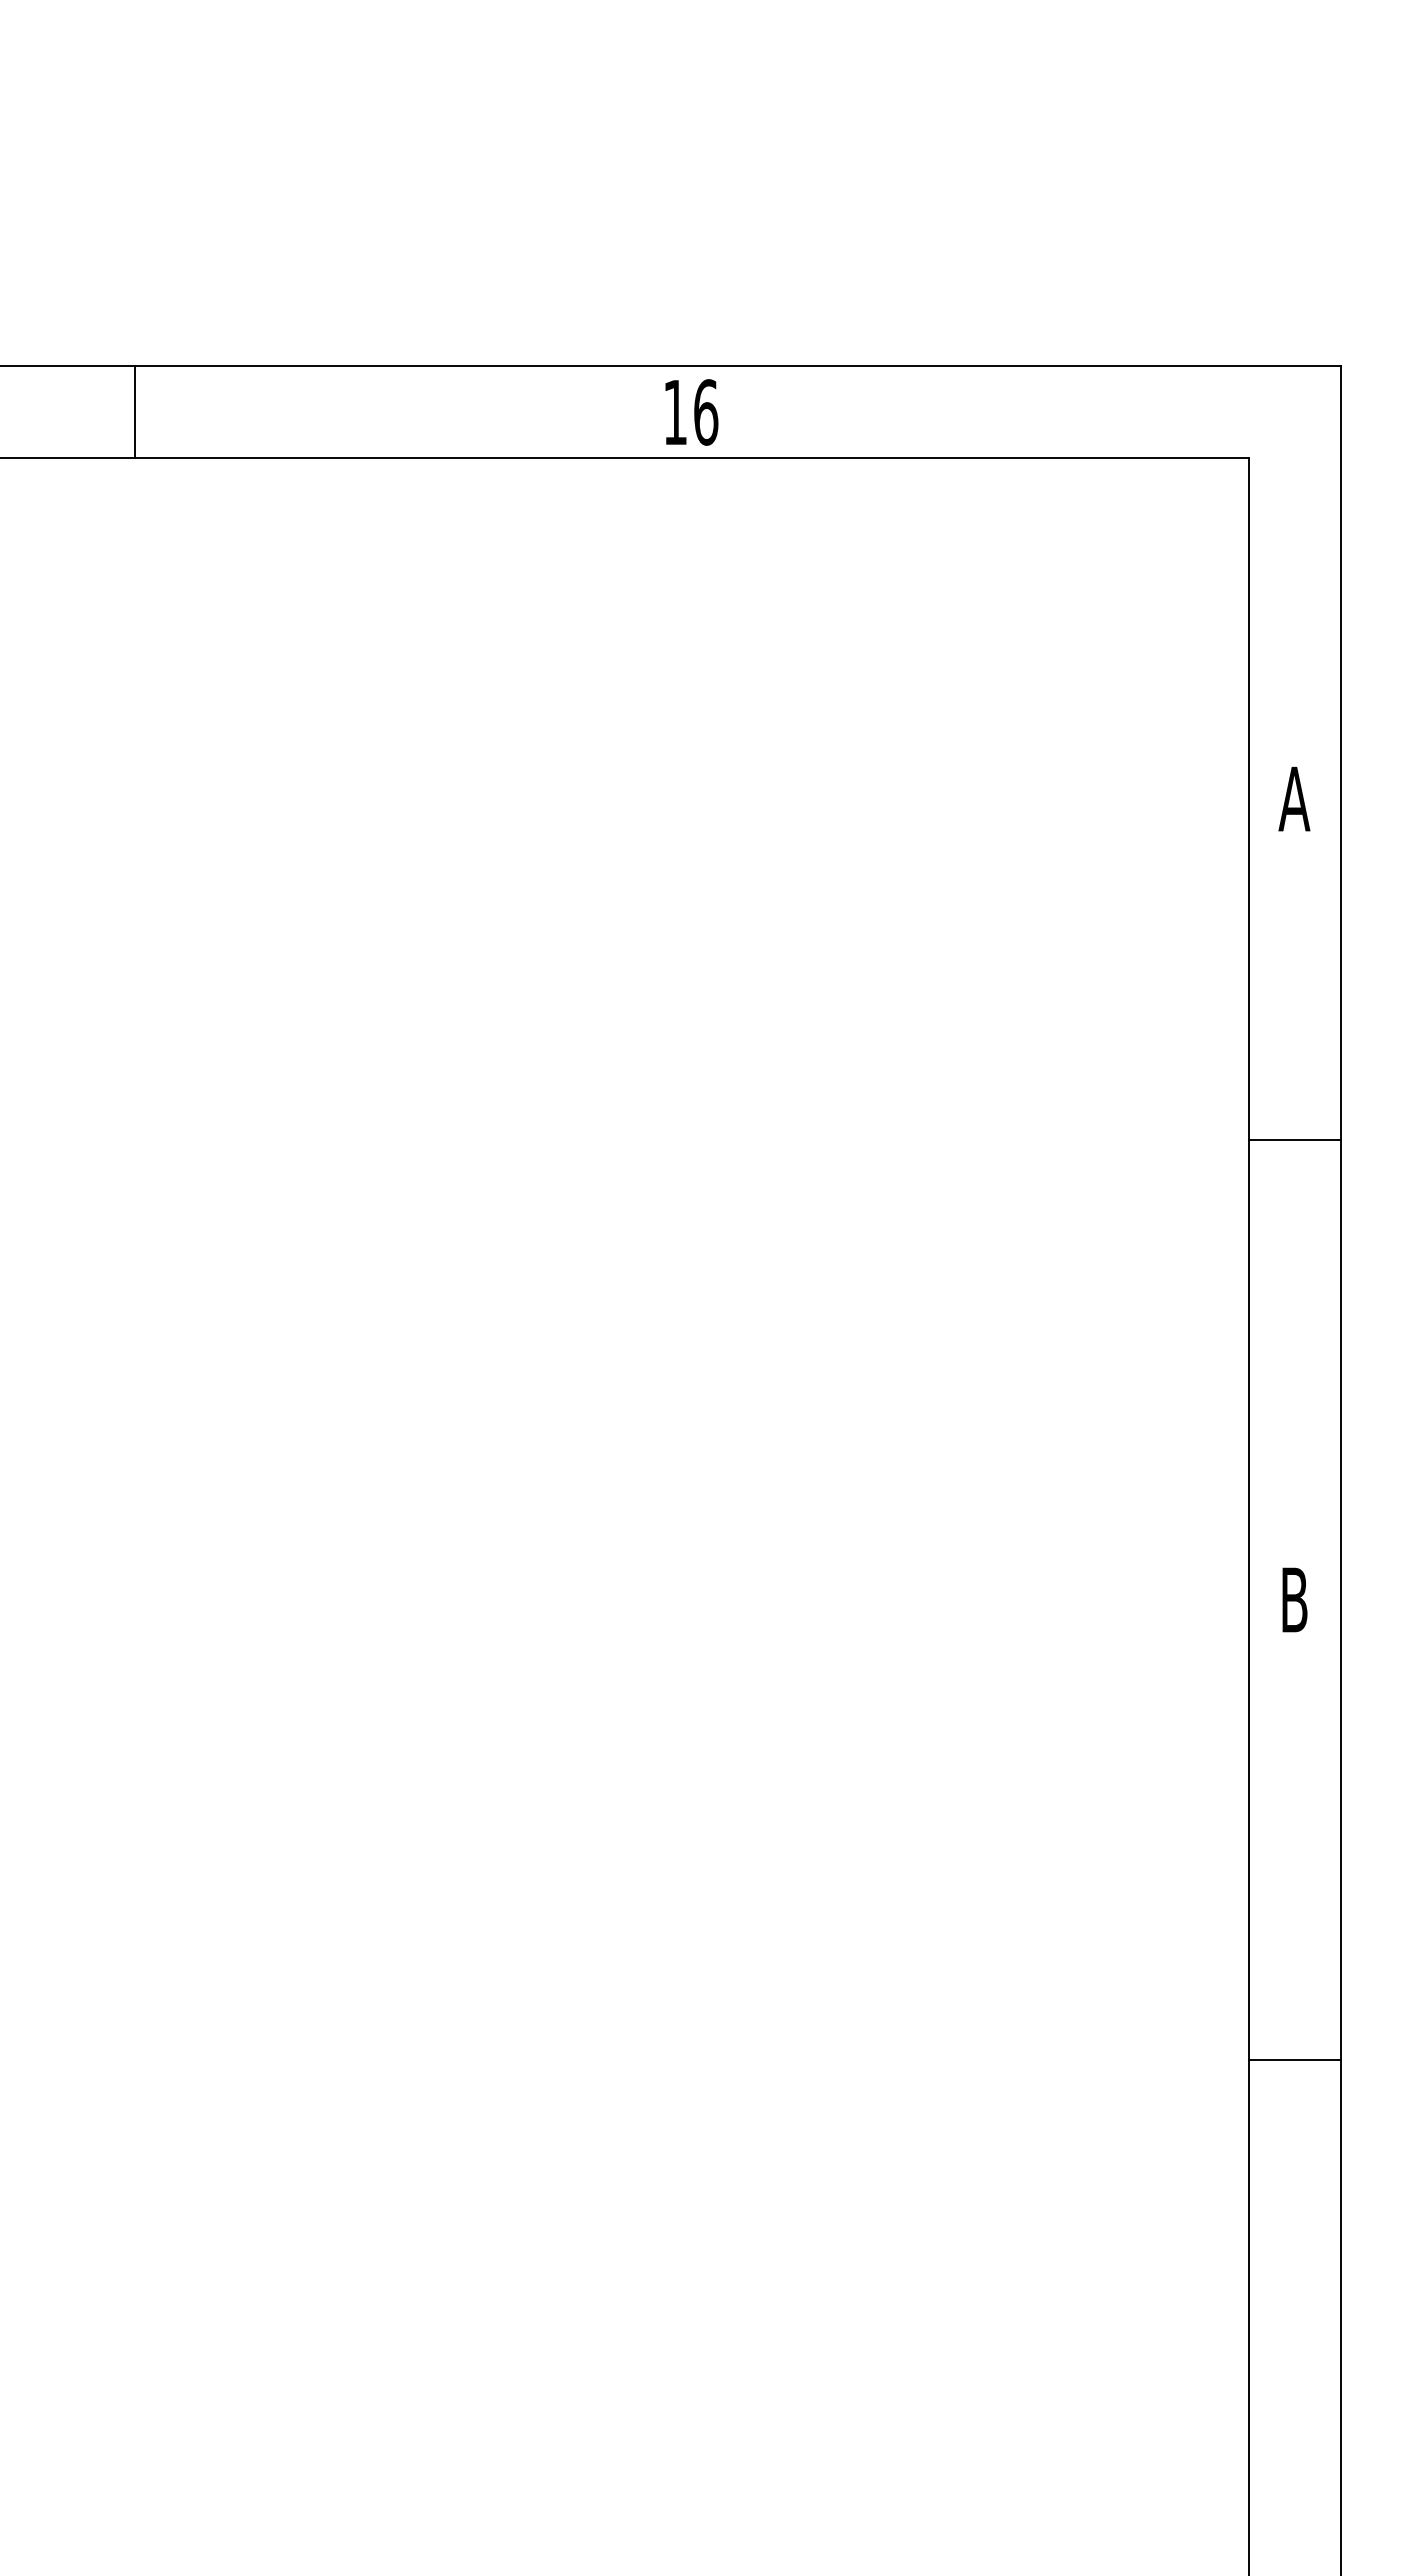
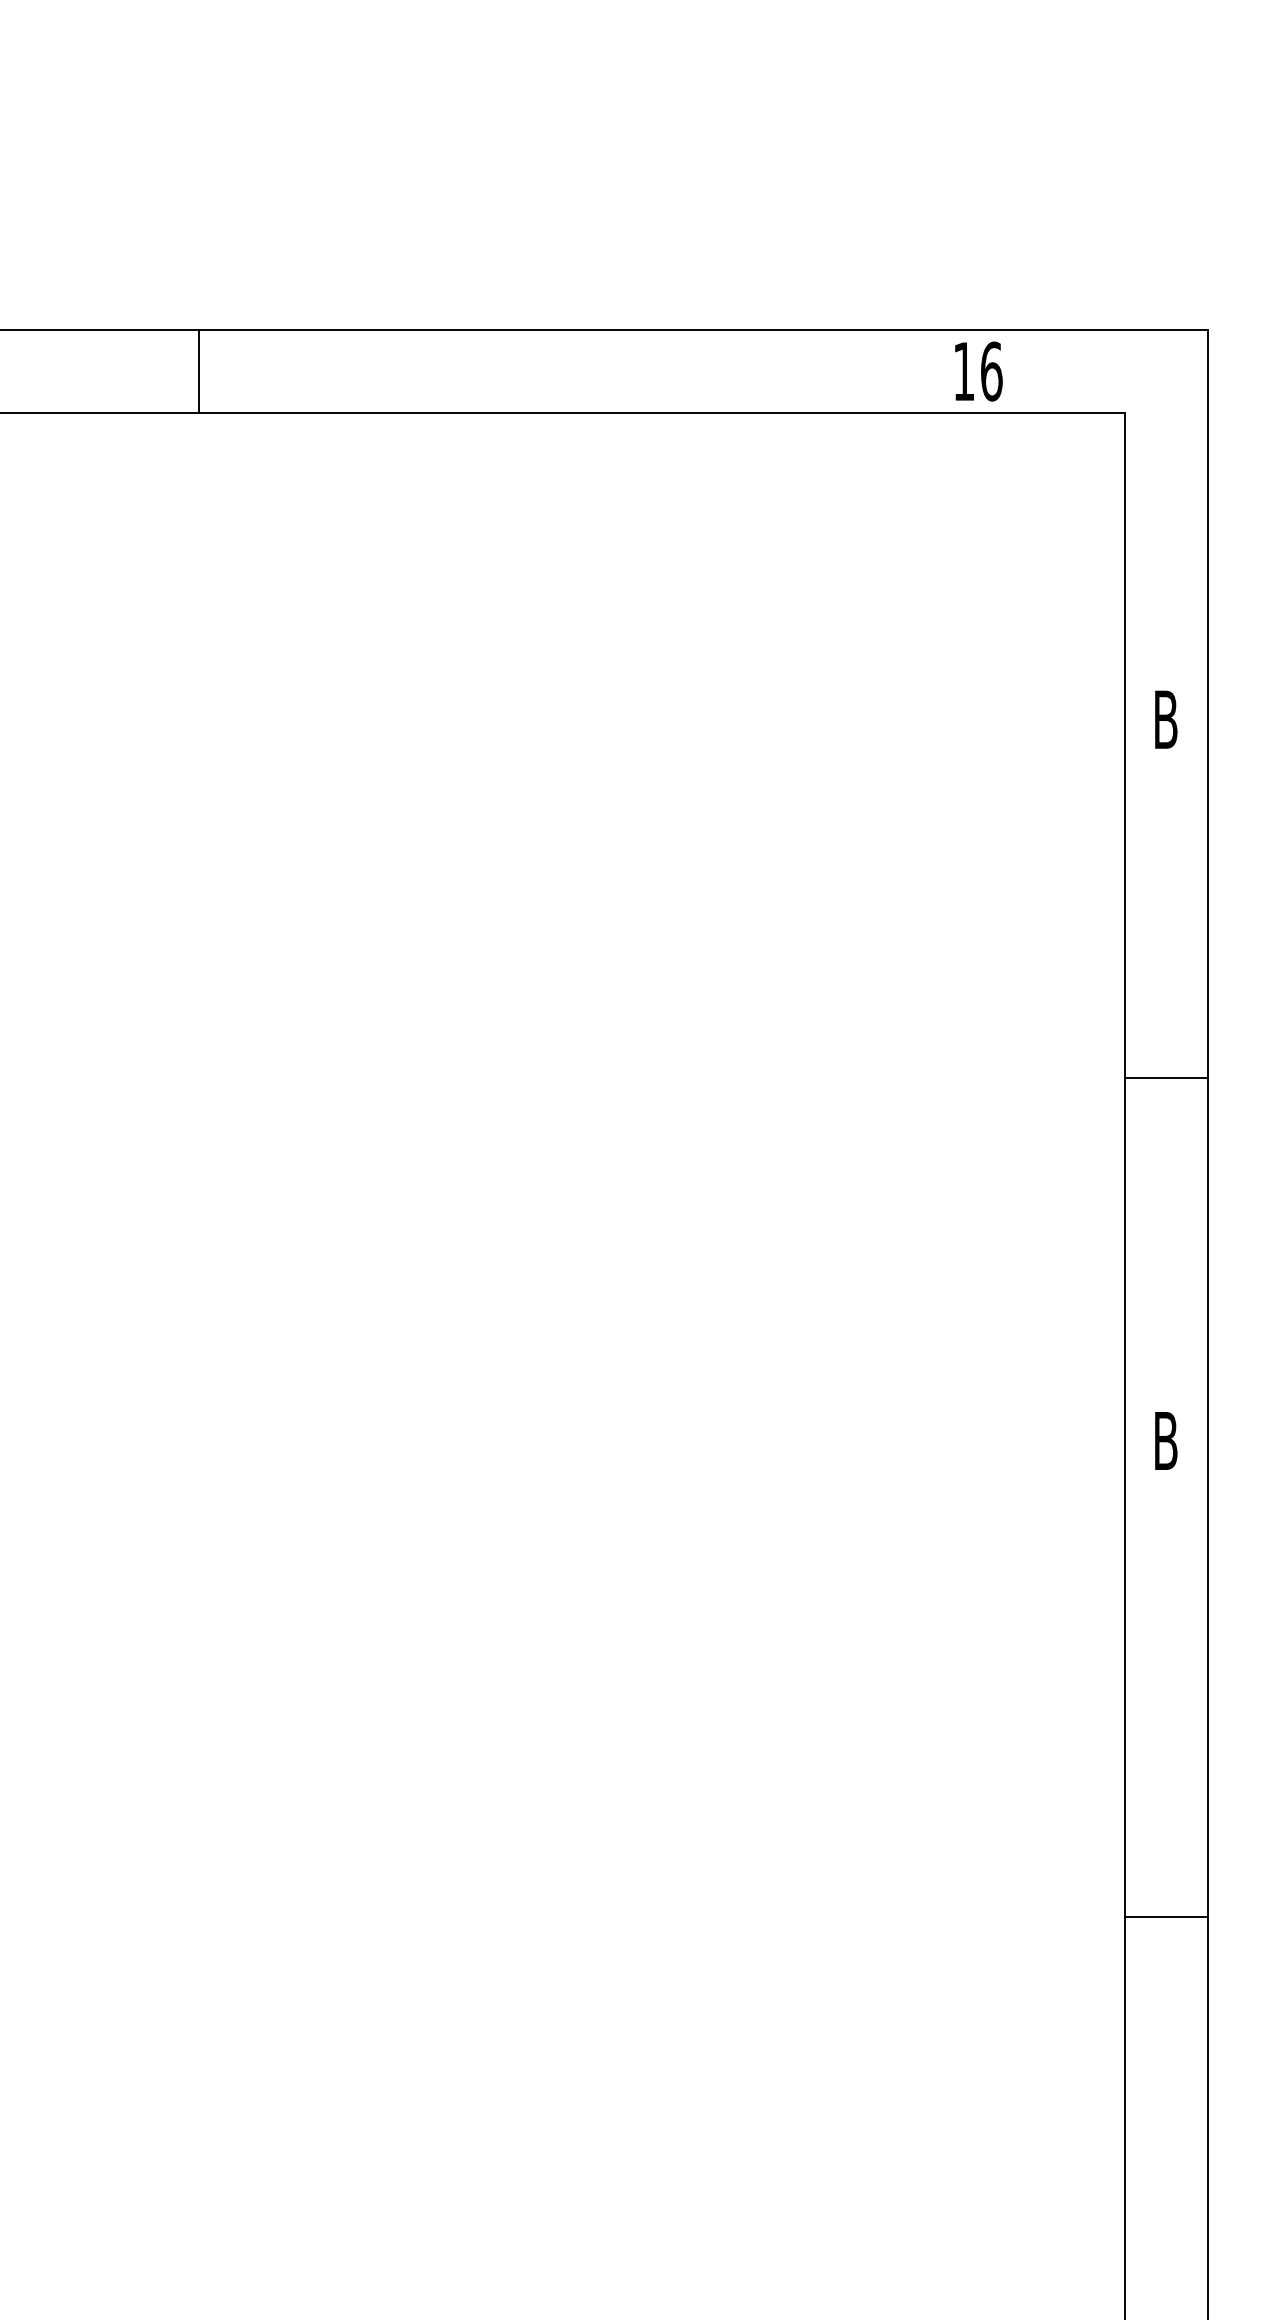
line: (134, 412) -> (198, 371), moved
text: (691, 412) -> (978, 371), moved
text: (1294, 798) -> (1165, 719), A -> B
line: (1294, 1139) -> (1165, 1077), moved
line: (1294, 2060) -> (1165, 1916), moved

